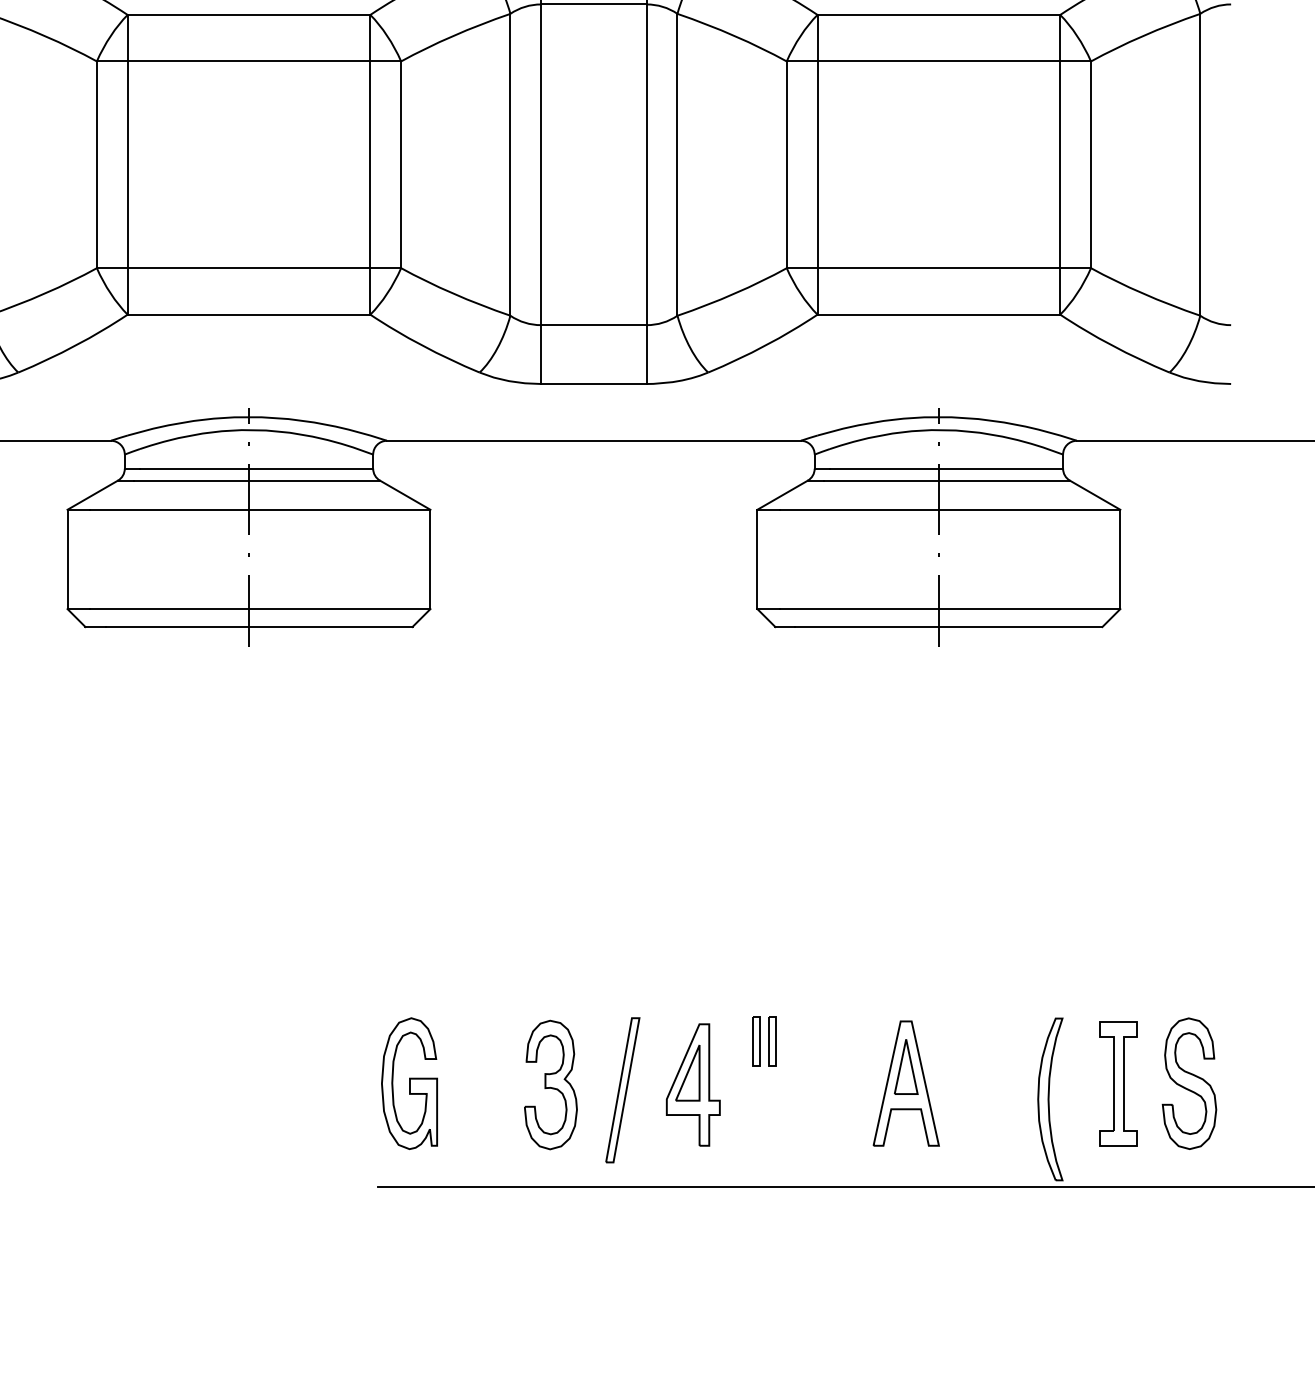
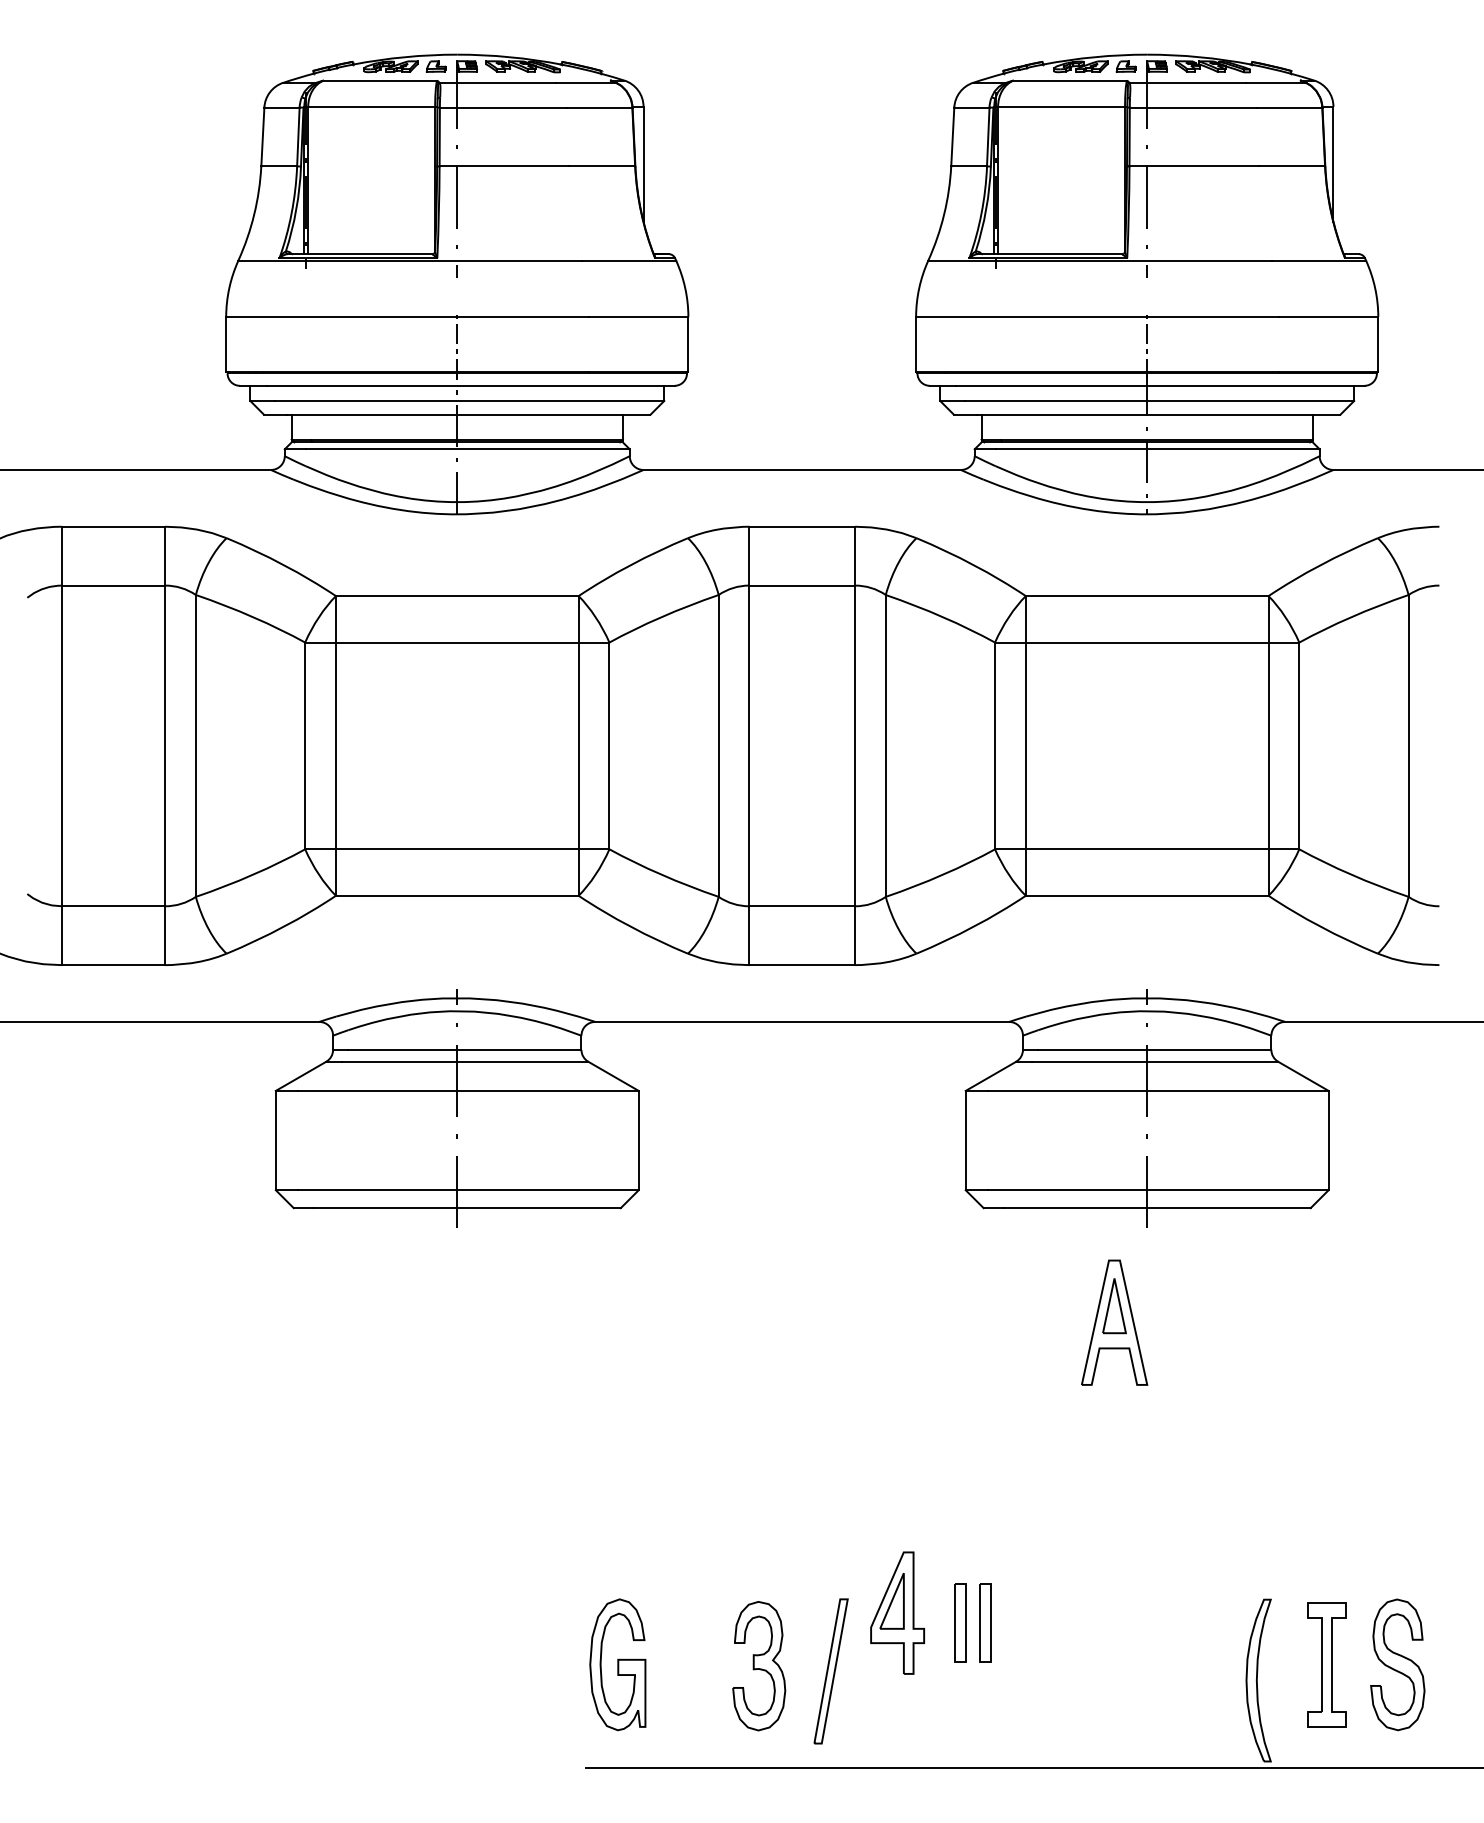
part: (764, 1041) -> (972, 1622), size x1.6
part: (906, 1083) -> (1114, 1322), moved
part: (693, 1084) -> (897, 1612), moved

